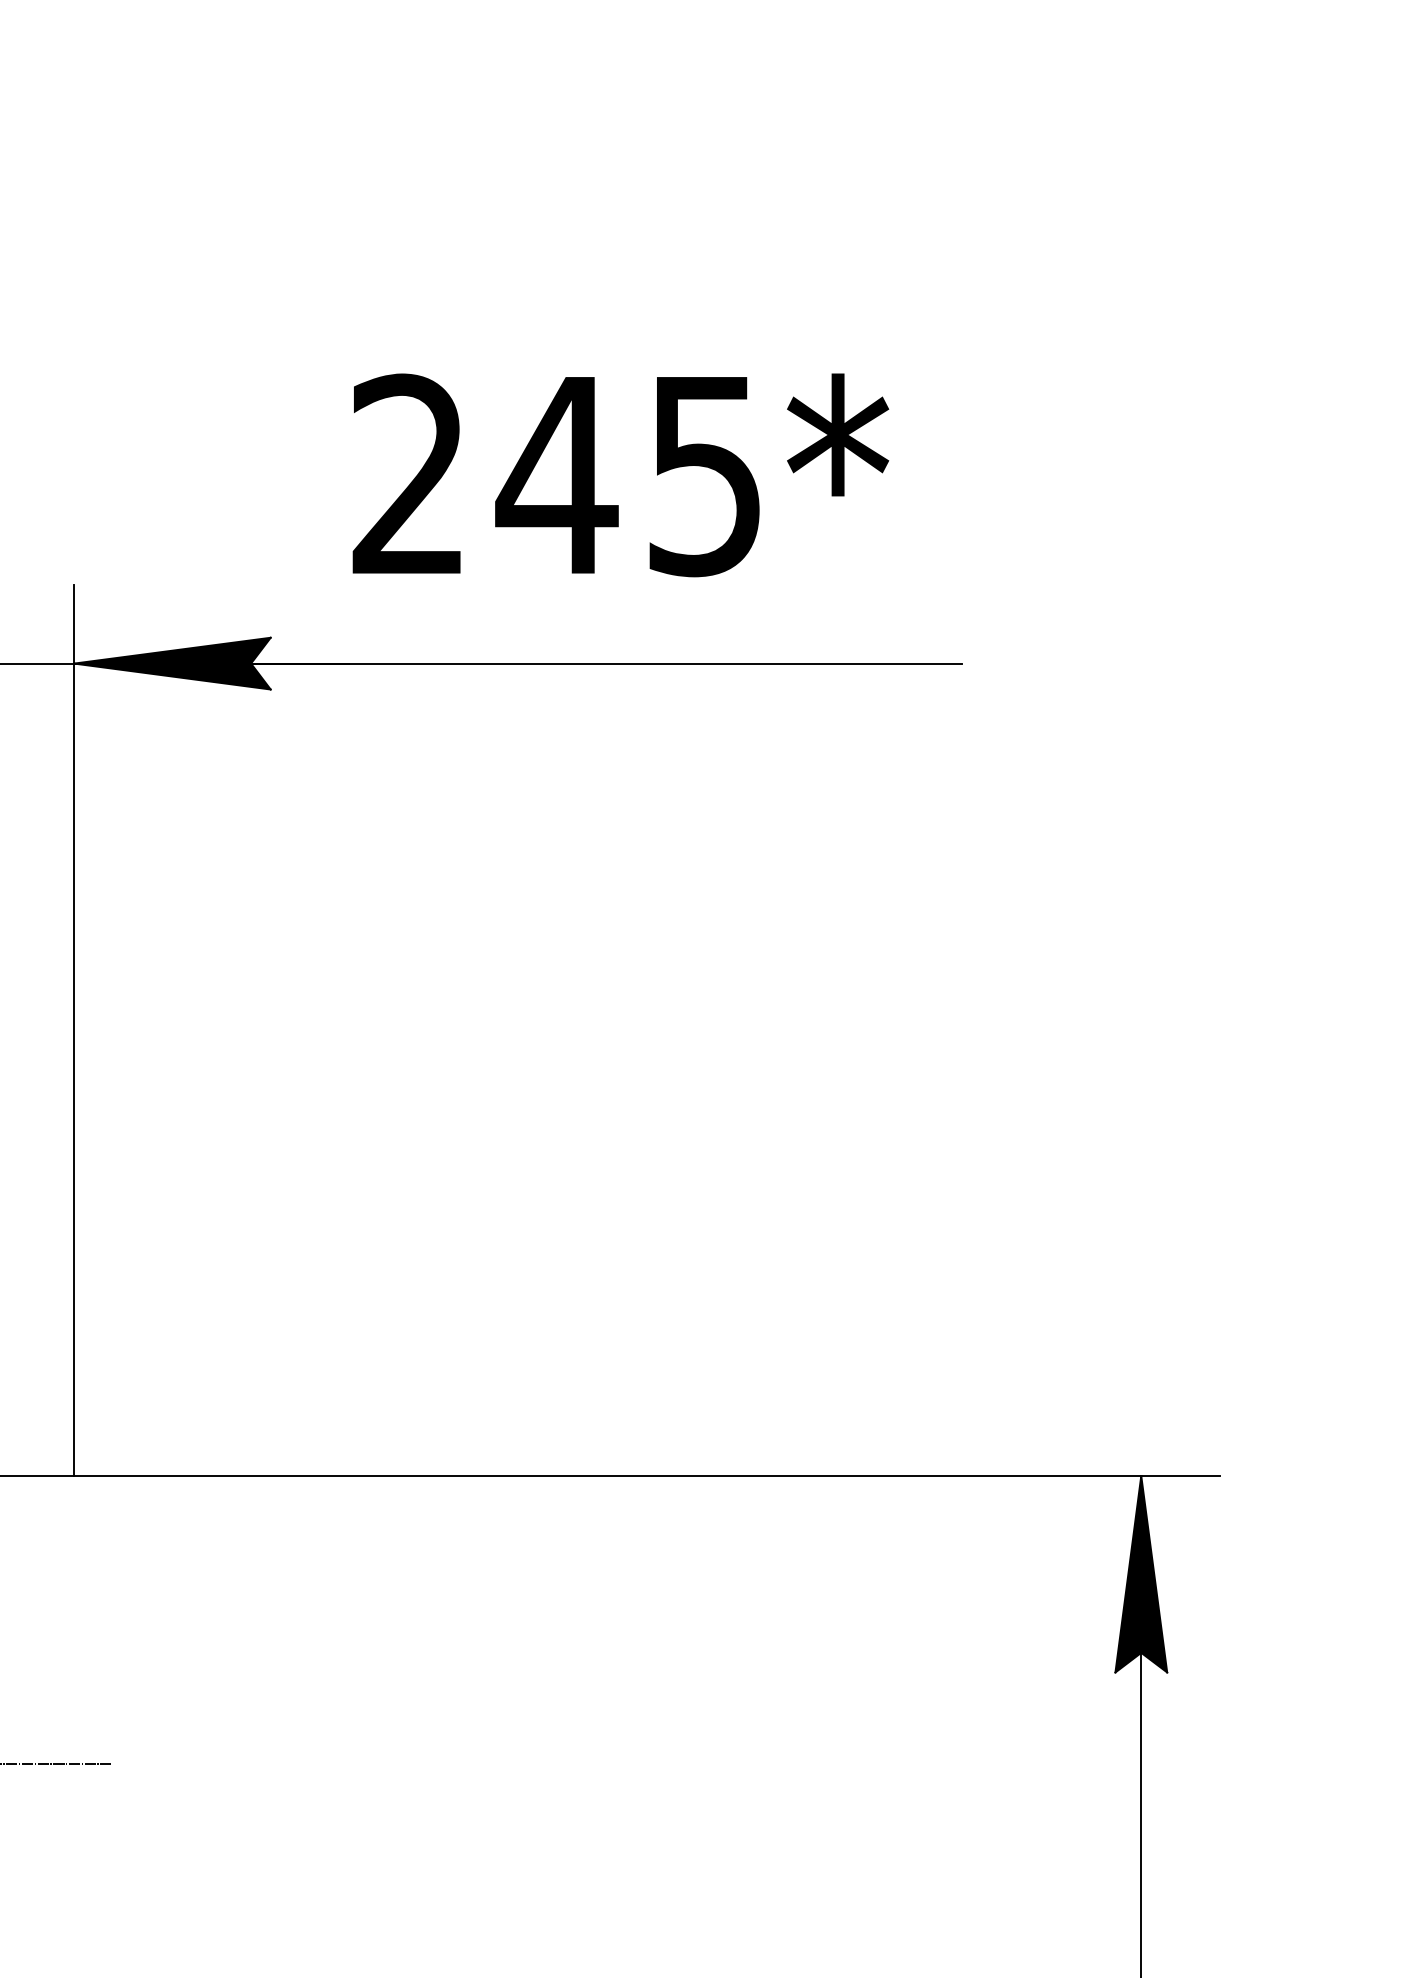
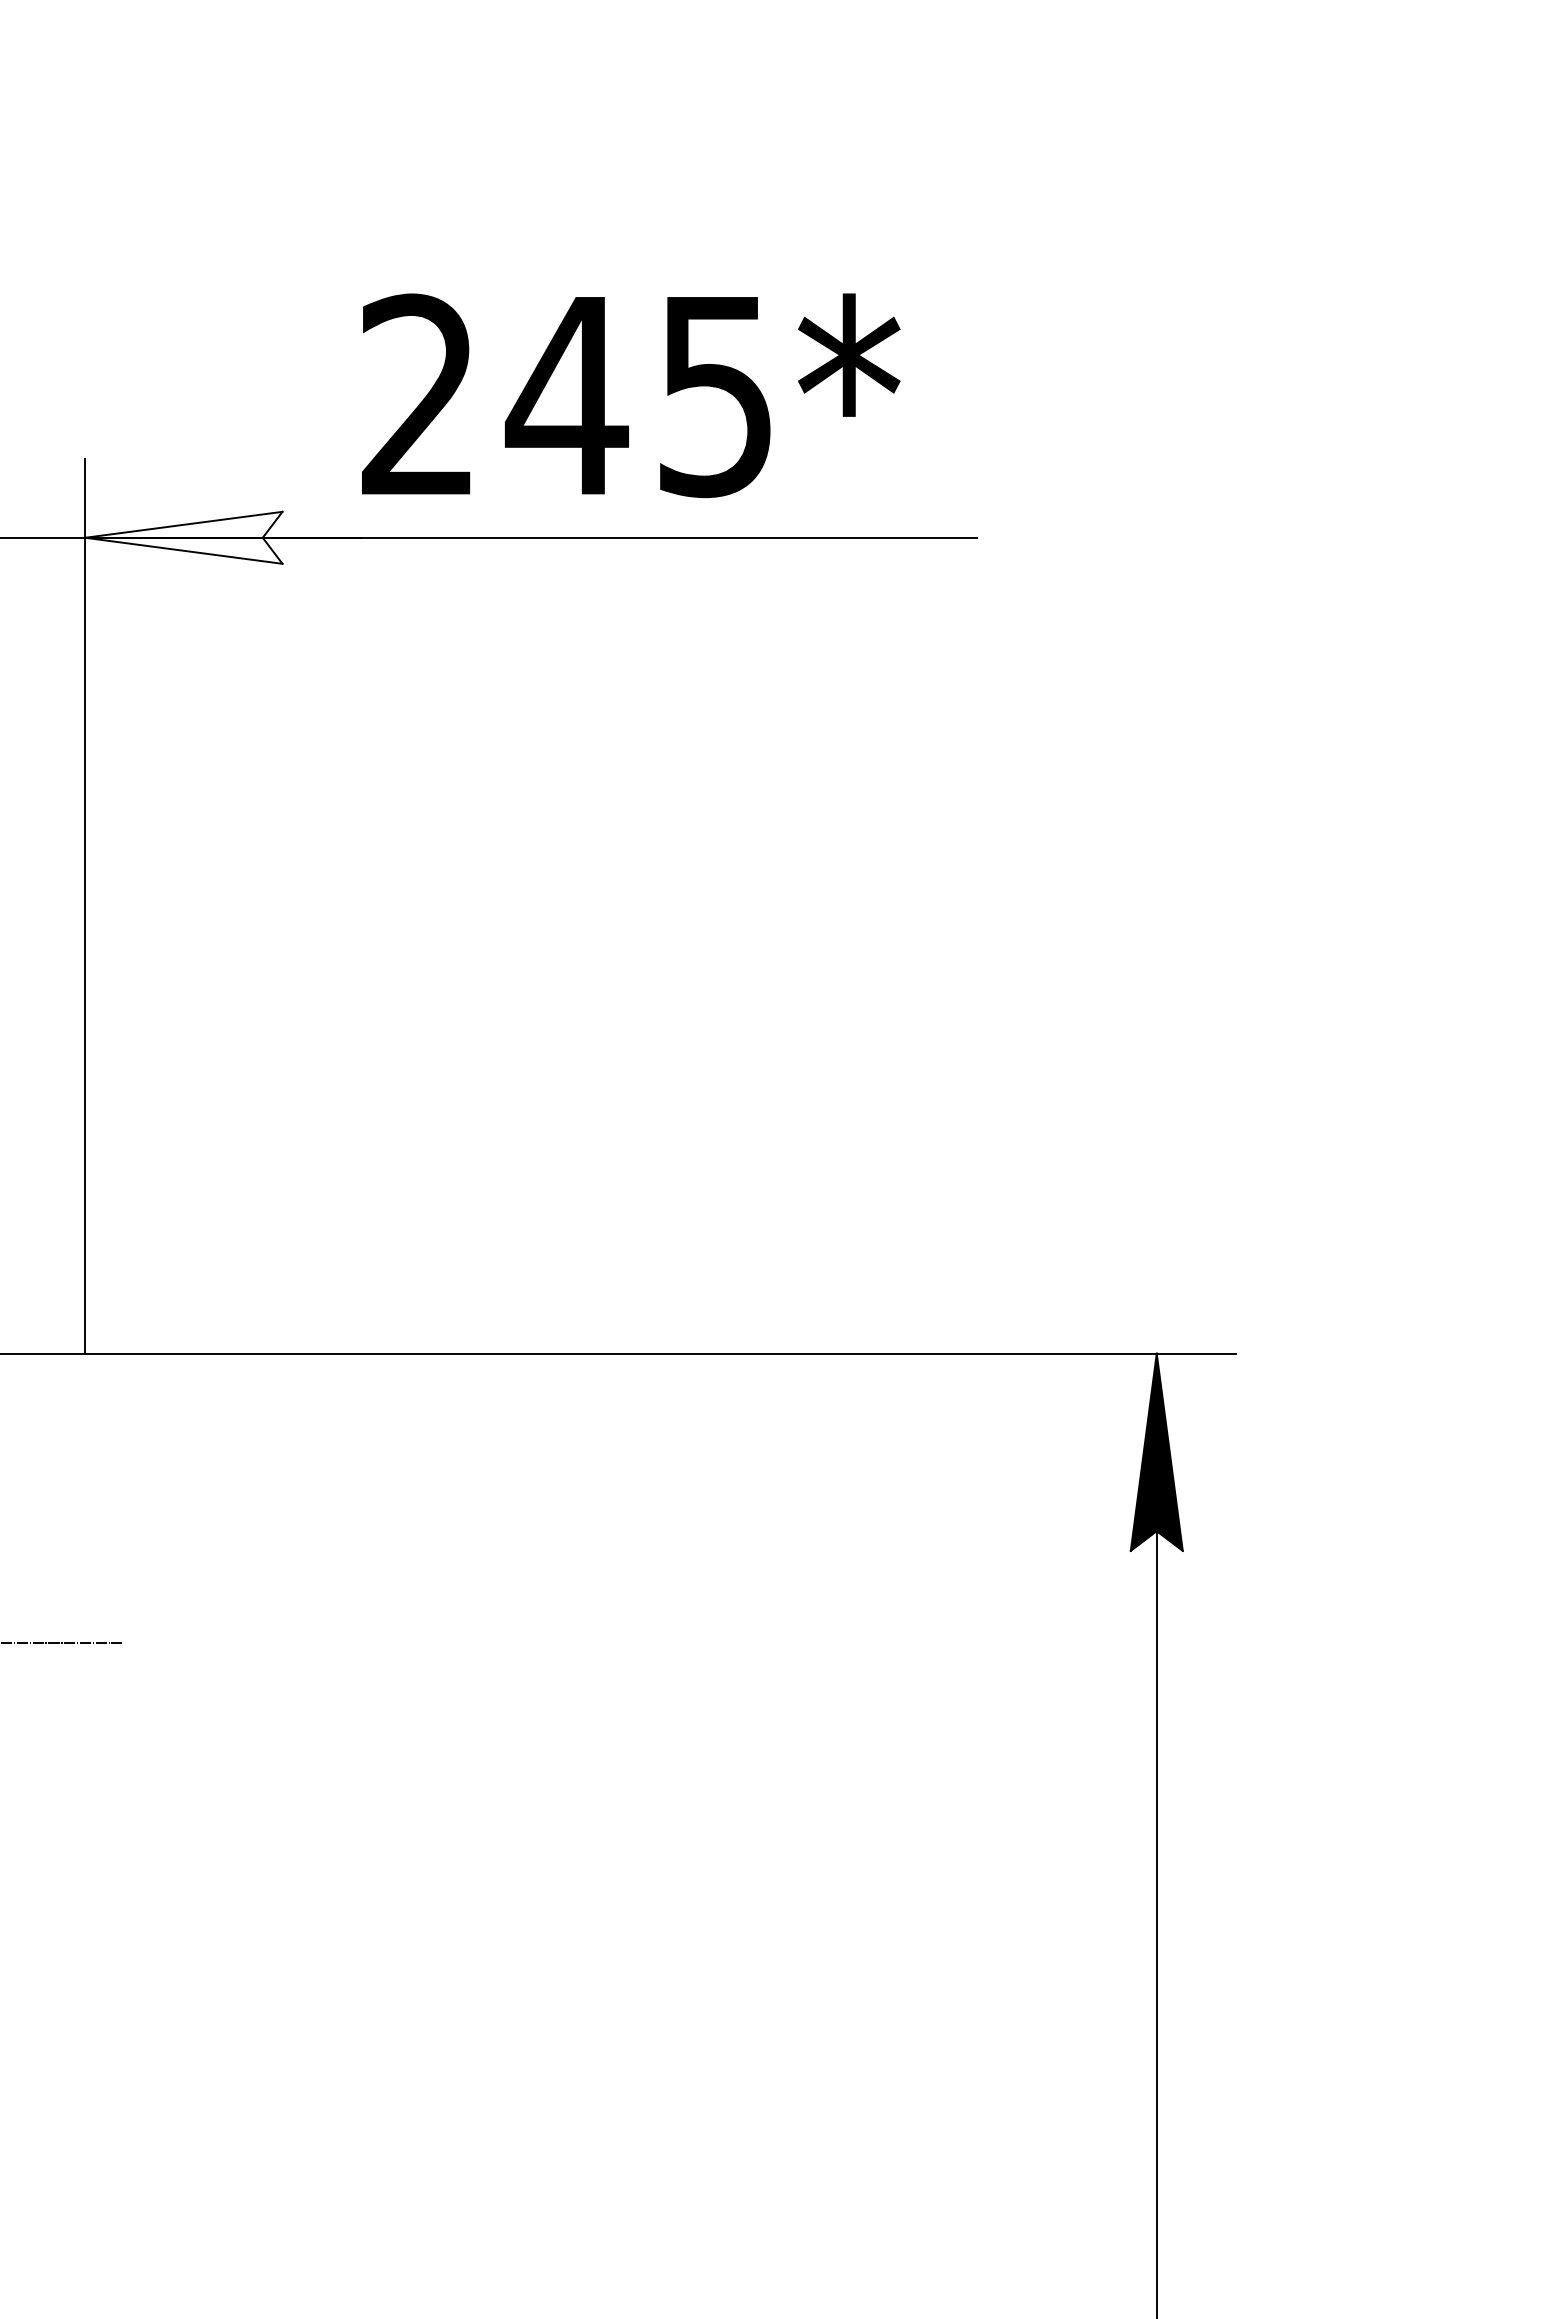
text: (621, 475) -> (631, 395), moved
fill: (172, 663) -> (183, 537), removed

